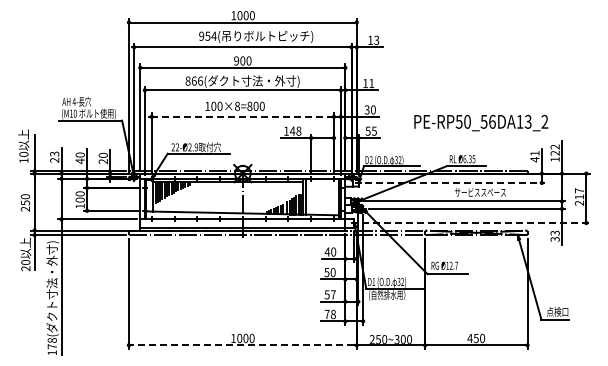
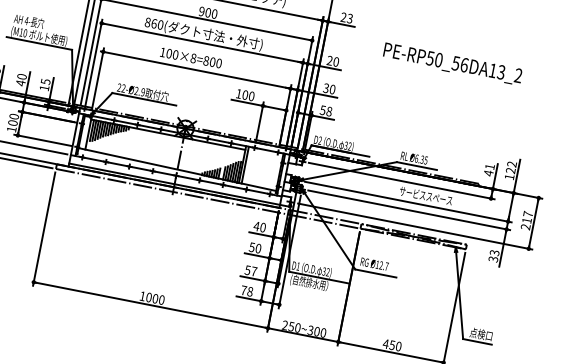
text: (370, 39) -> (343, 16), 13 -> 23
text: (200, 80) -> (160, 24), 866( -> 860(
text: (368, 83) -> (332, 61), 11 -> 20
line: (242, 116) -> (196, 69), dashed -> solid
text: (481, 122) -> (453, 63), moved
text: (295, 130) -> (248, 94), 148 -> 100
text: (373, 130) -> (328, 110), 55 -> 58
text: (102, 158) -> (44, 84), 20 -> 15
line: (455, 182) -> (402, 180), dashed -> solid
line: (475, 223) -> (414, 226), dashed -> solid
line: (242, 345) -> (150, 305), dashed -> solid

